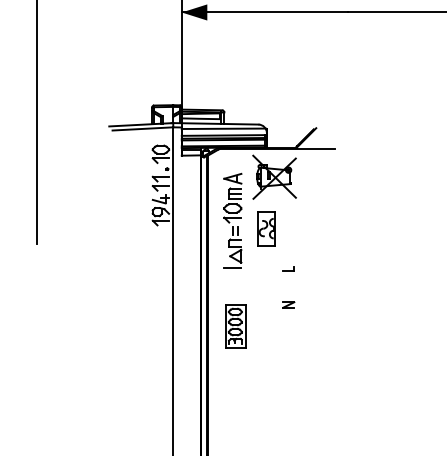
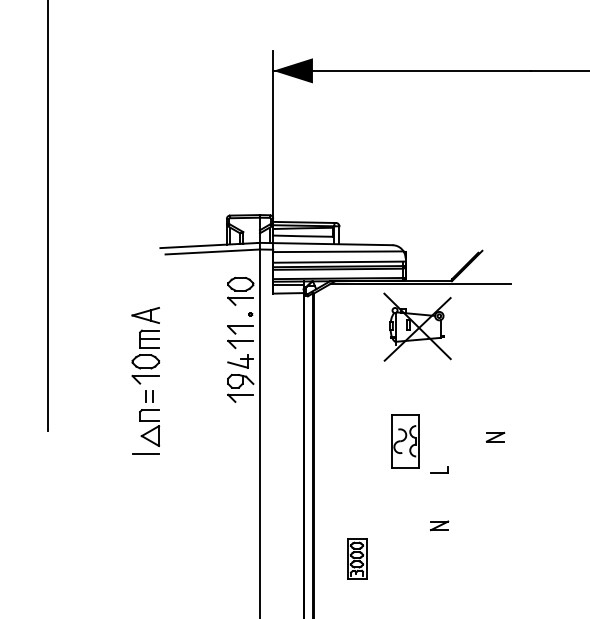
part: (232, 220) -> (145, 380), moved
part: (266, 228) -> (404, 441), moved
part: (324, 247) -> (495, 436), added
part: (235, 326) -> (356, 559), size x0.6

